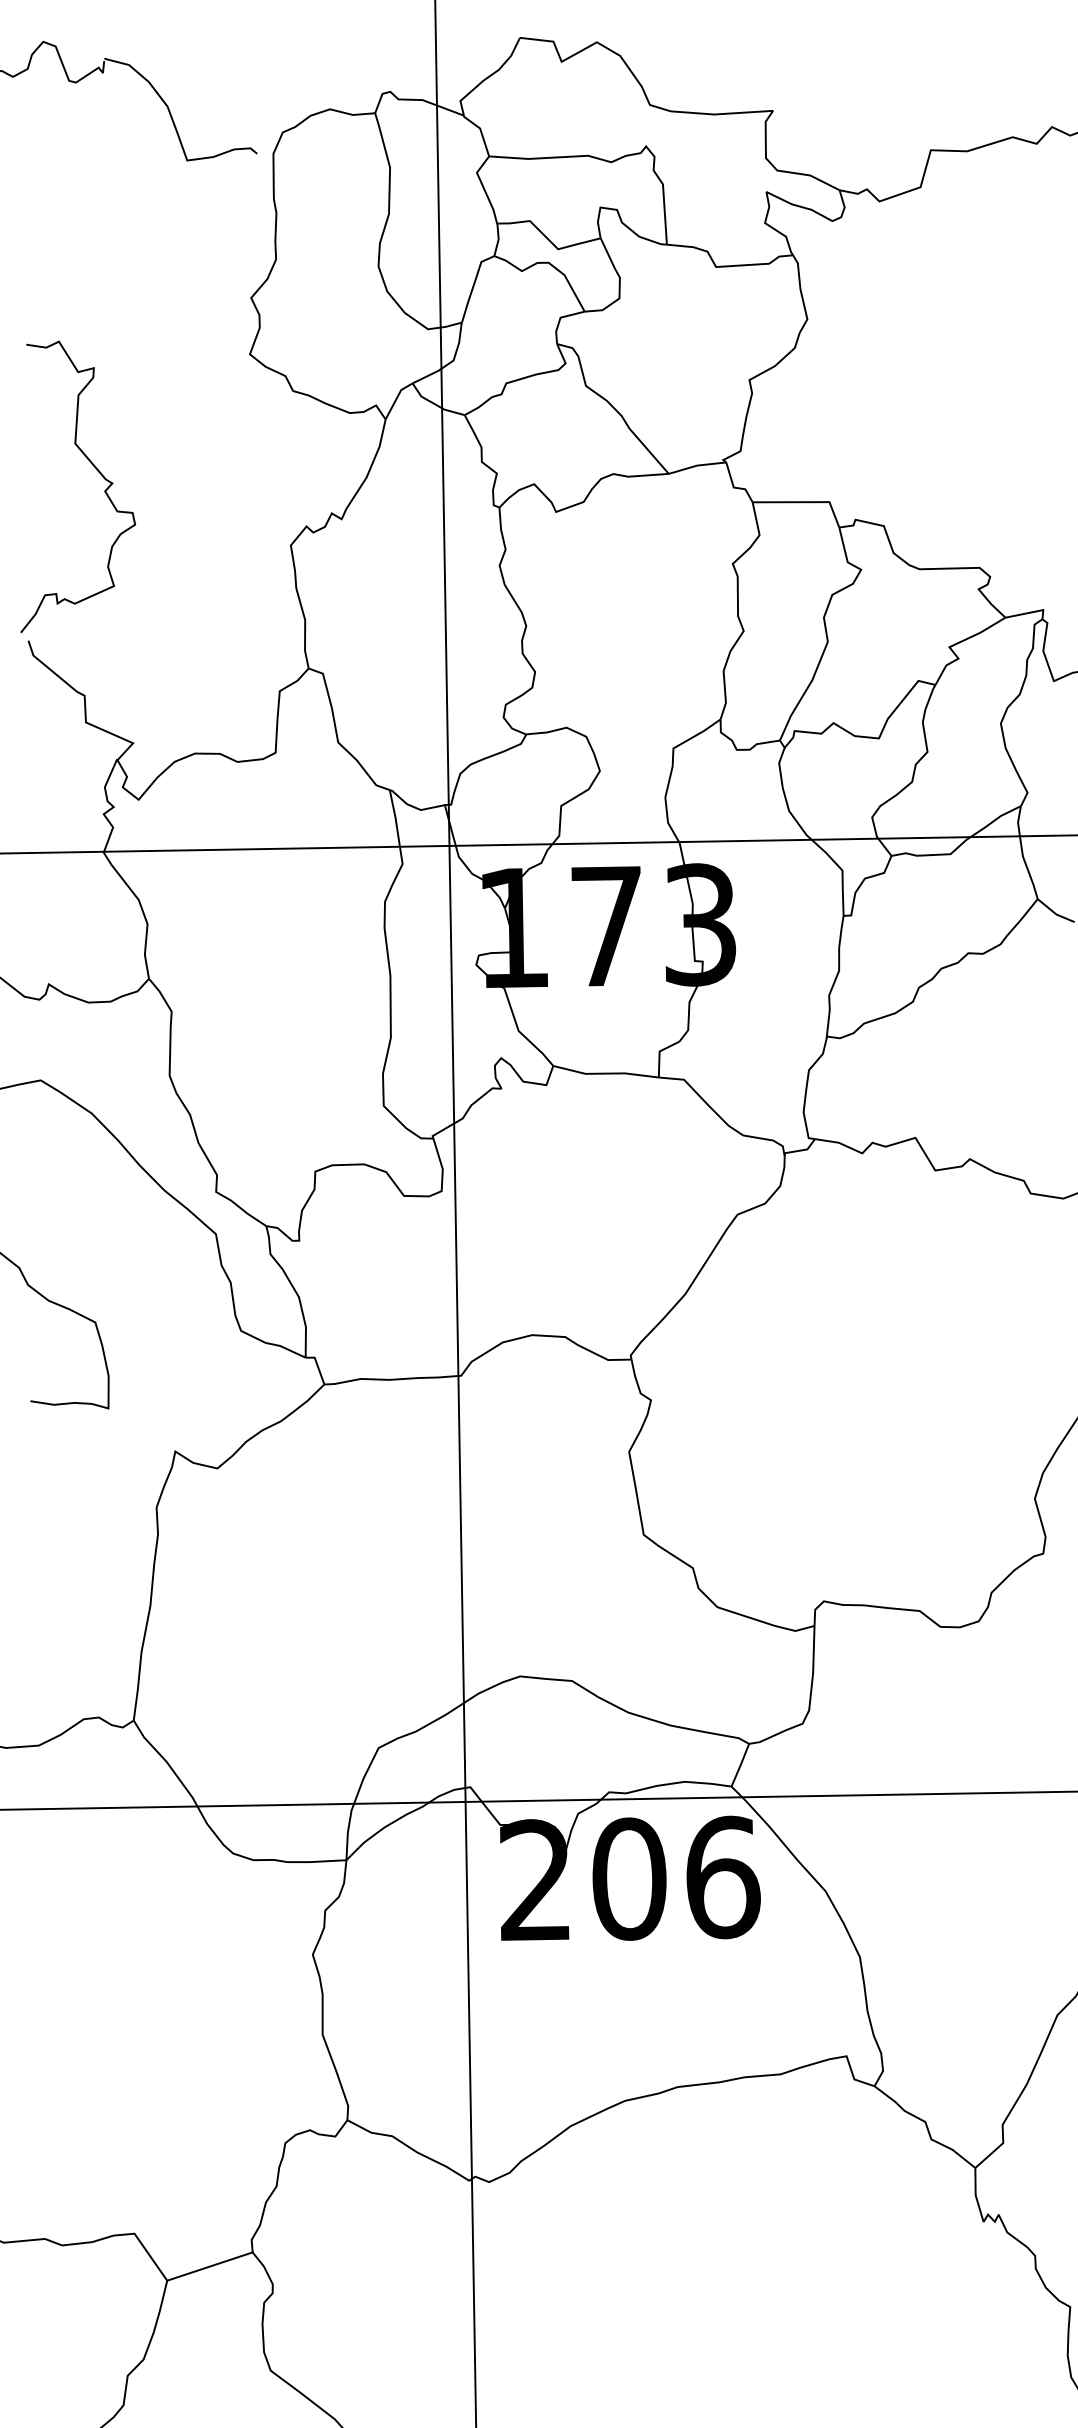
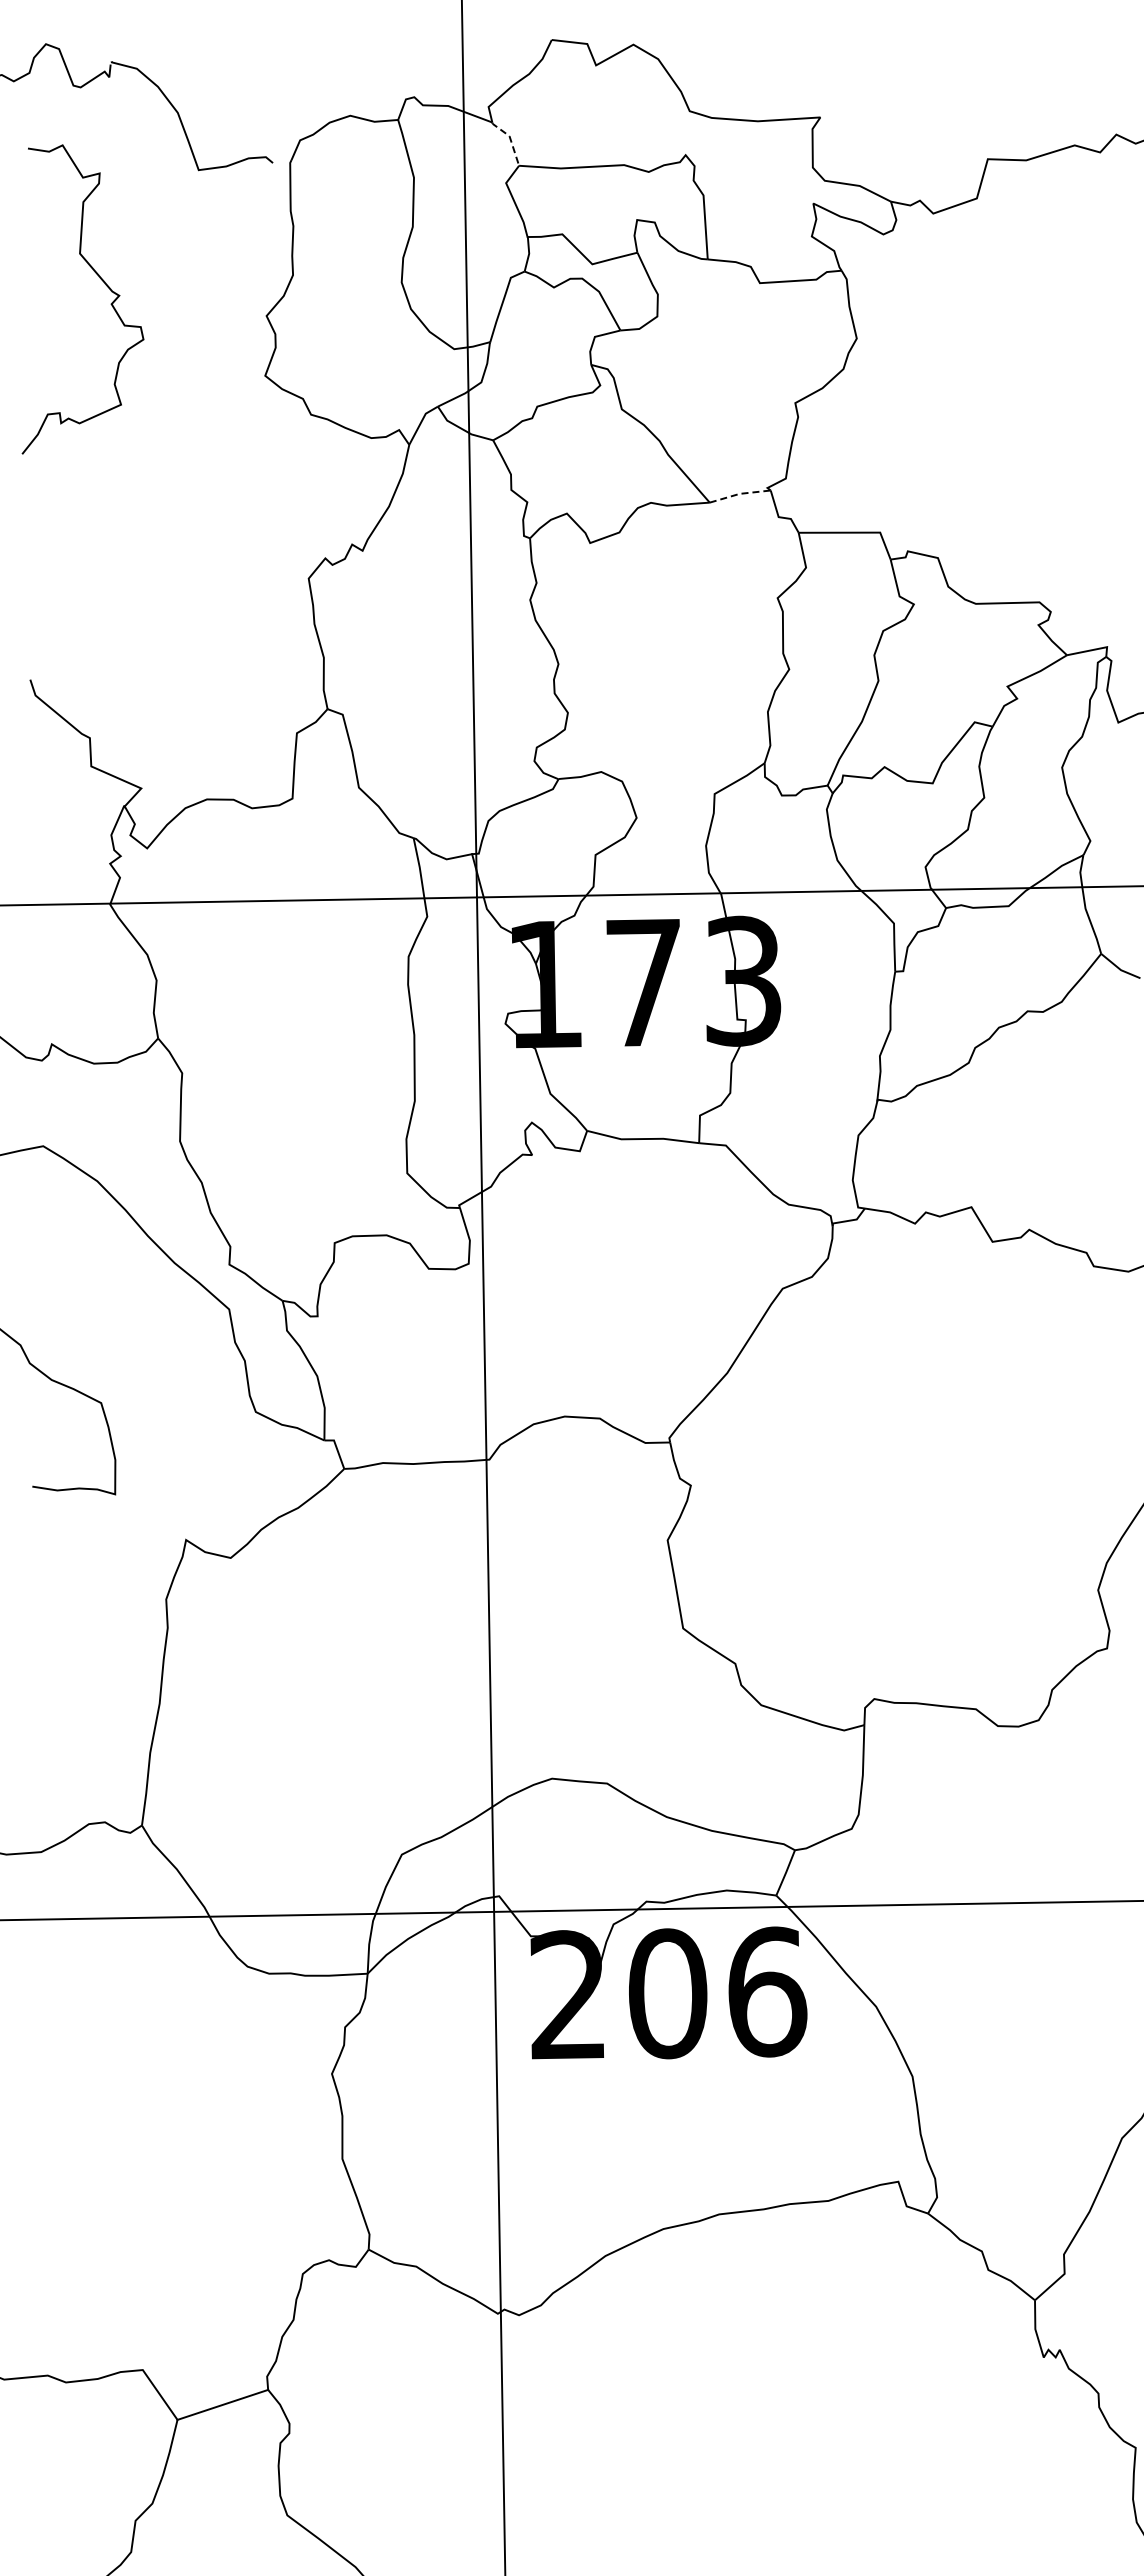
line: (481, 131) -> (510, 139), solid -> dashed
line: (696, 465) -> (739, 493), solid -> dashed
curve: (95, 469) -> (101, 280), moved

